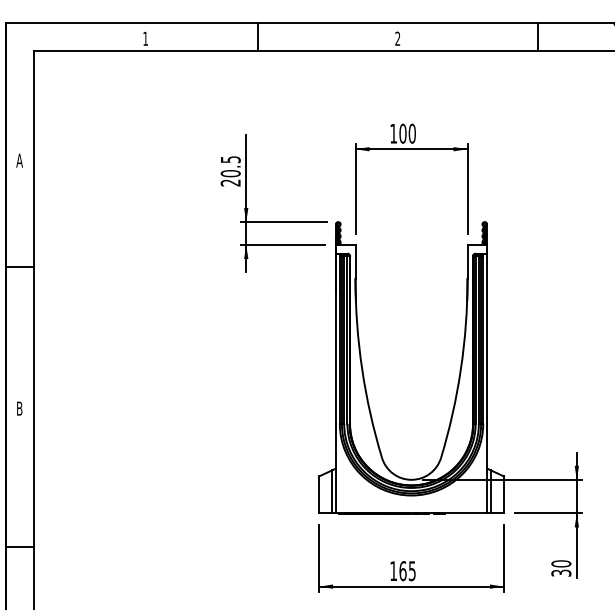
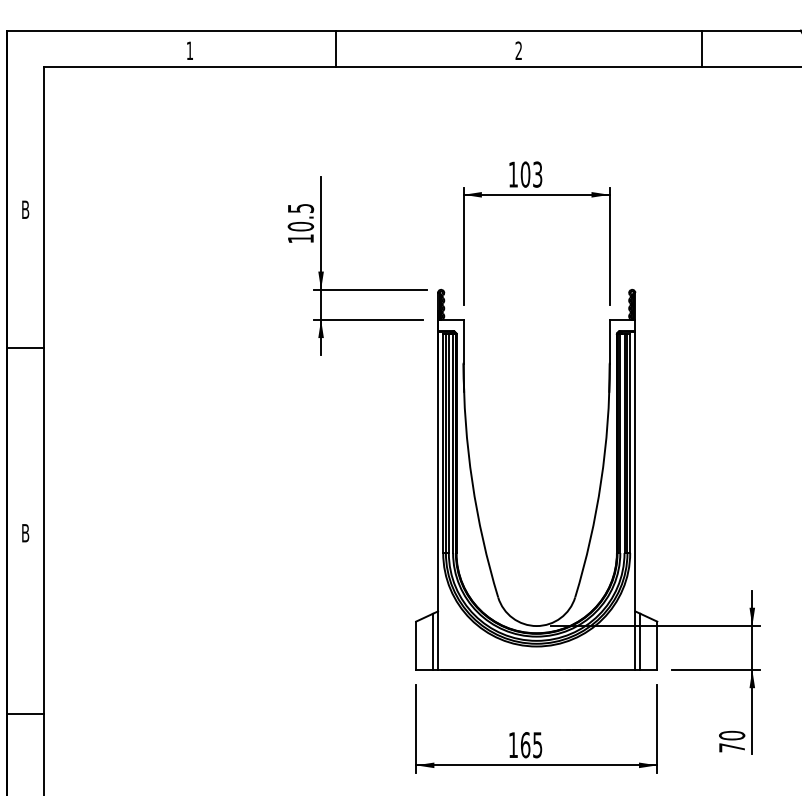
text: (411, 133) -> (536, 174), 100 -> 103
text: (19, 160) -> (25, 209), A -> B
text: (230, 182) -> (300, 238), 20.5 -> 10.5
text: (561, 572) -> (732, 746), 30 -> 70

